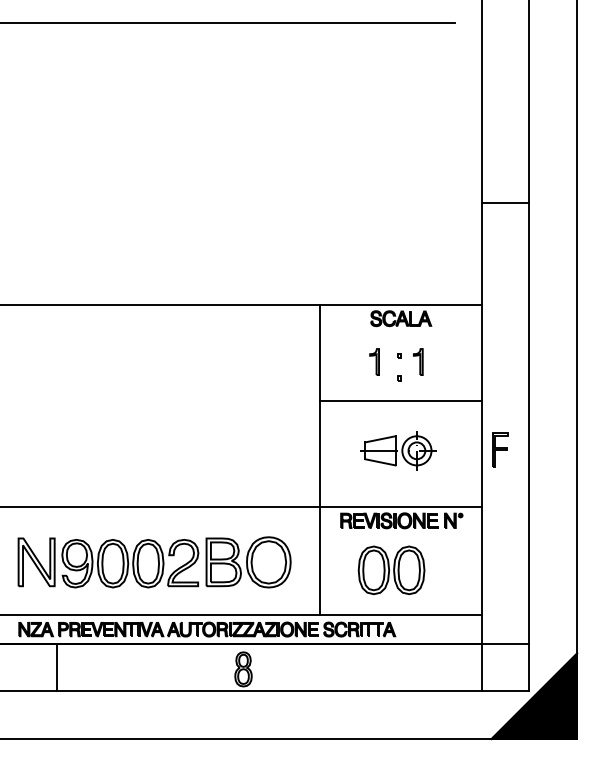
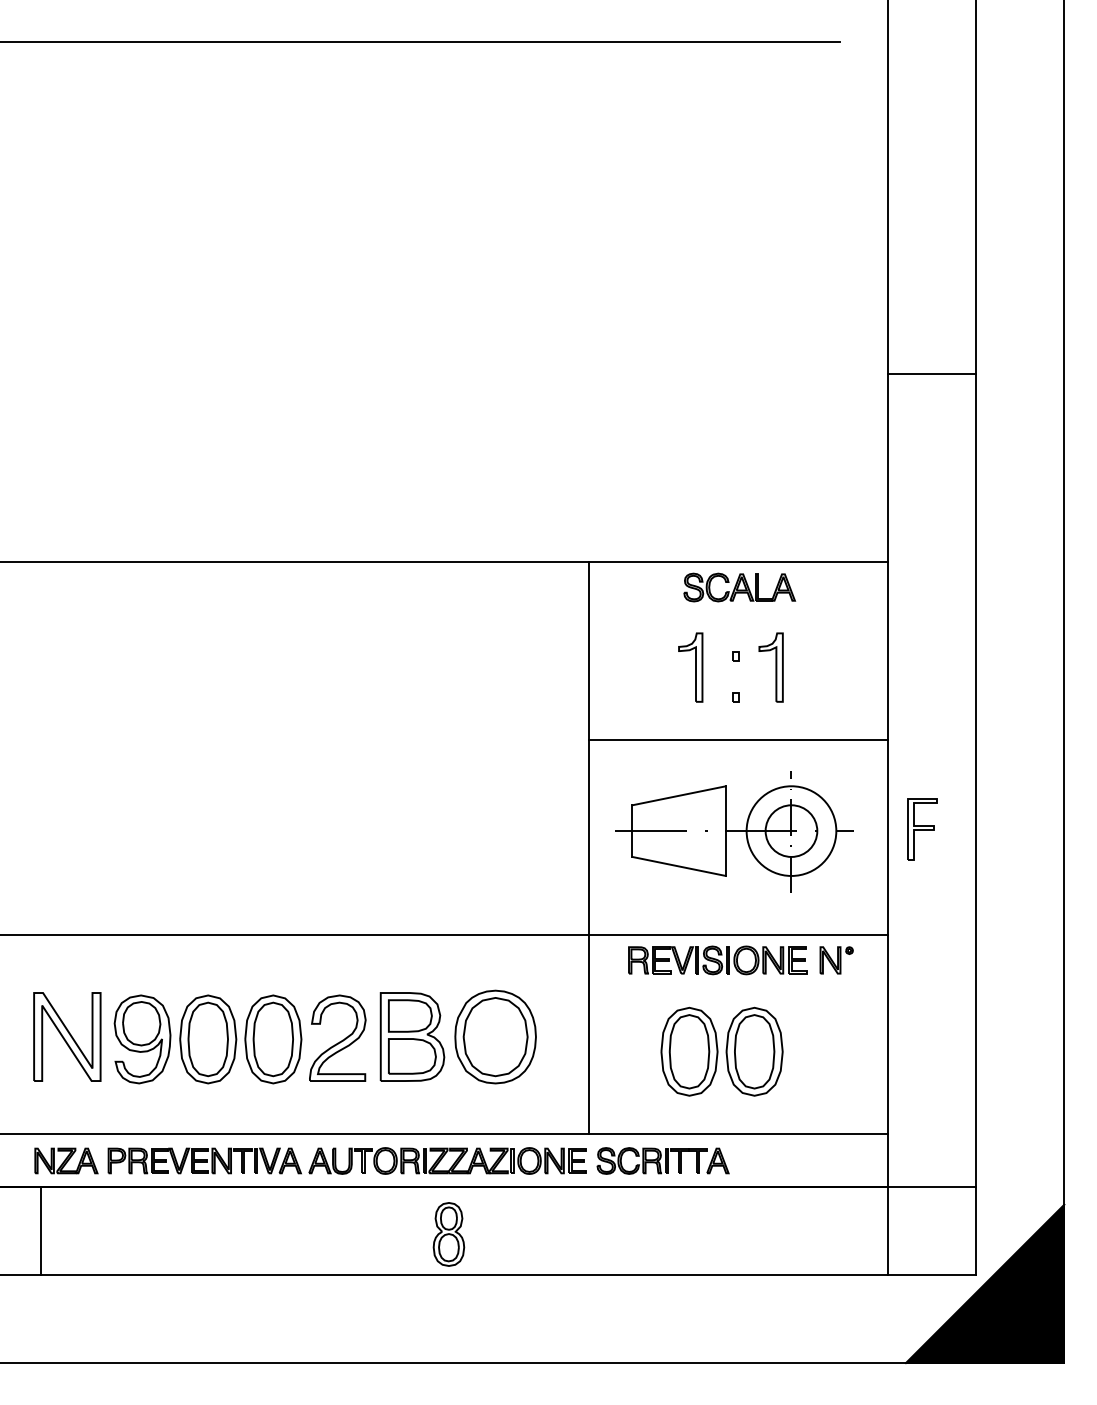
part: (374, 361) -> (690, 666), size x1.43
part: (418, 361) -> (771, 666), size x1.43
part: (398, 450) -> (734, 830), size x1.67
line: (57, 667) -> (41, 1230), moved

